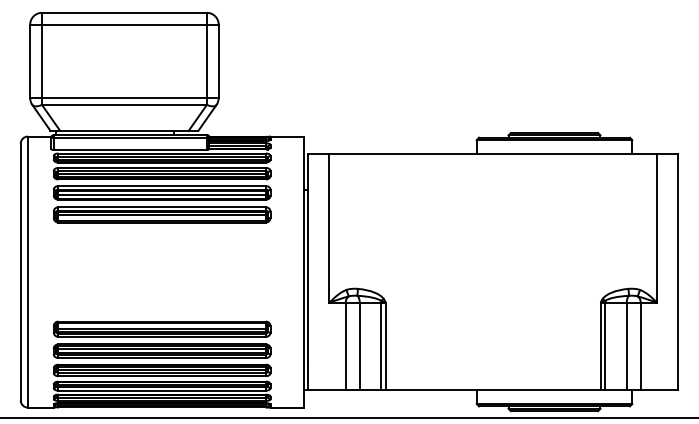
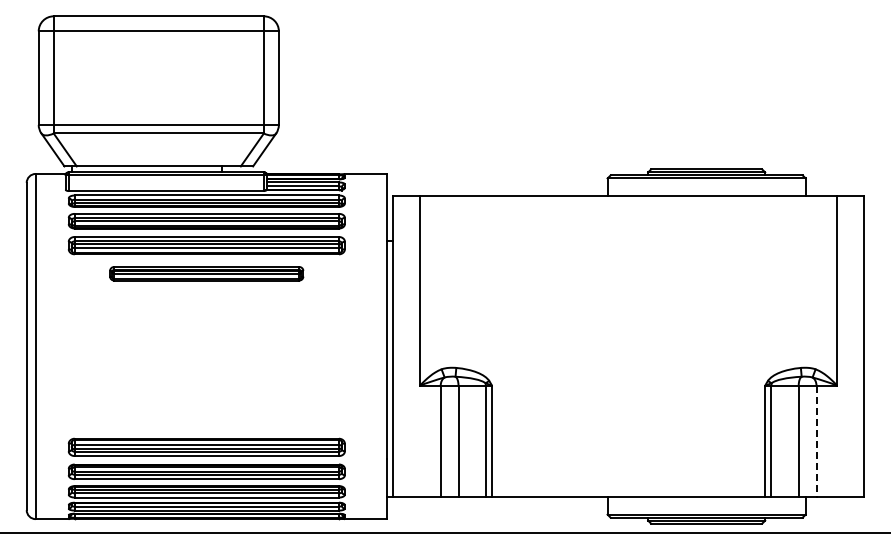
part: (161, 214) -> (206, 273), size x0.7
part: (161, 328) -> (206, 418), removed
line: (640, 346) -> (816, 441), solid -> dashed

